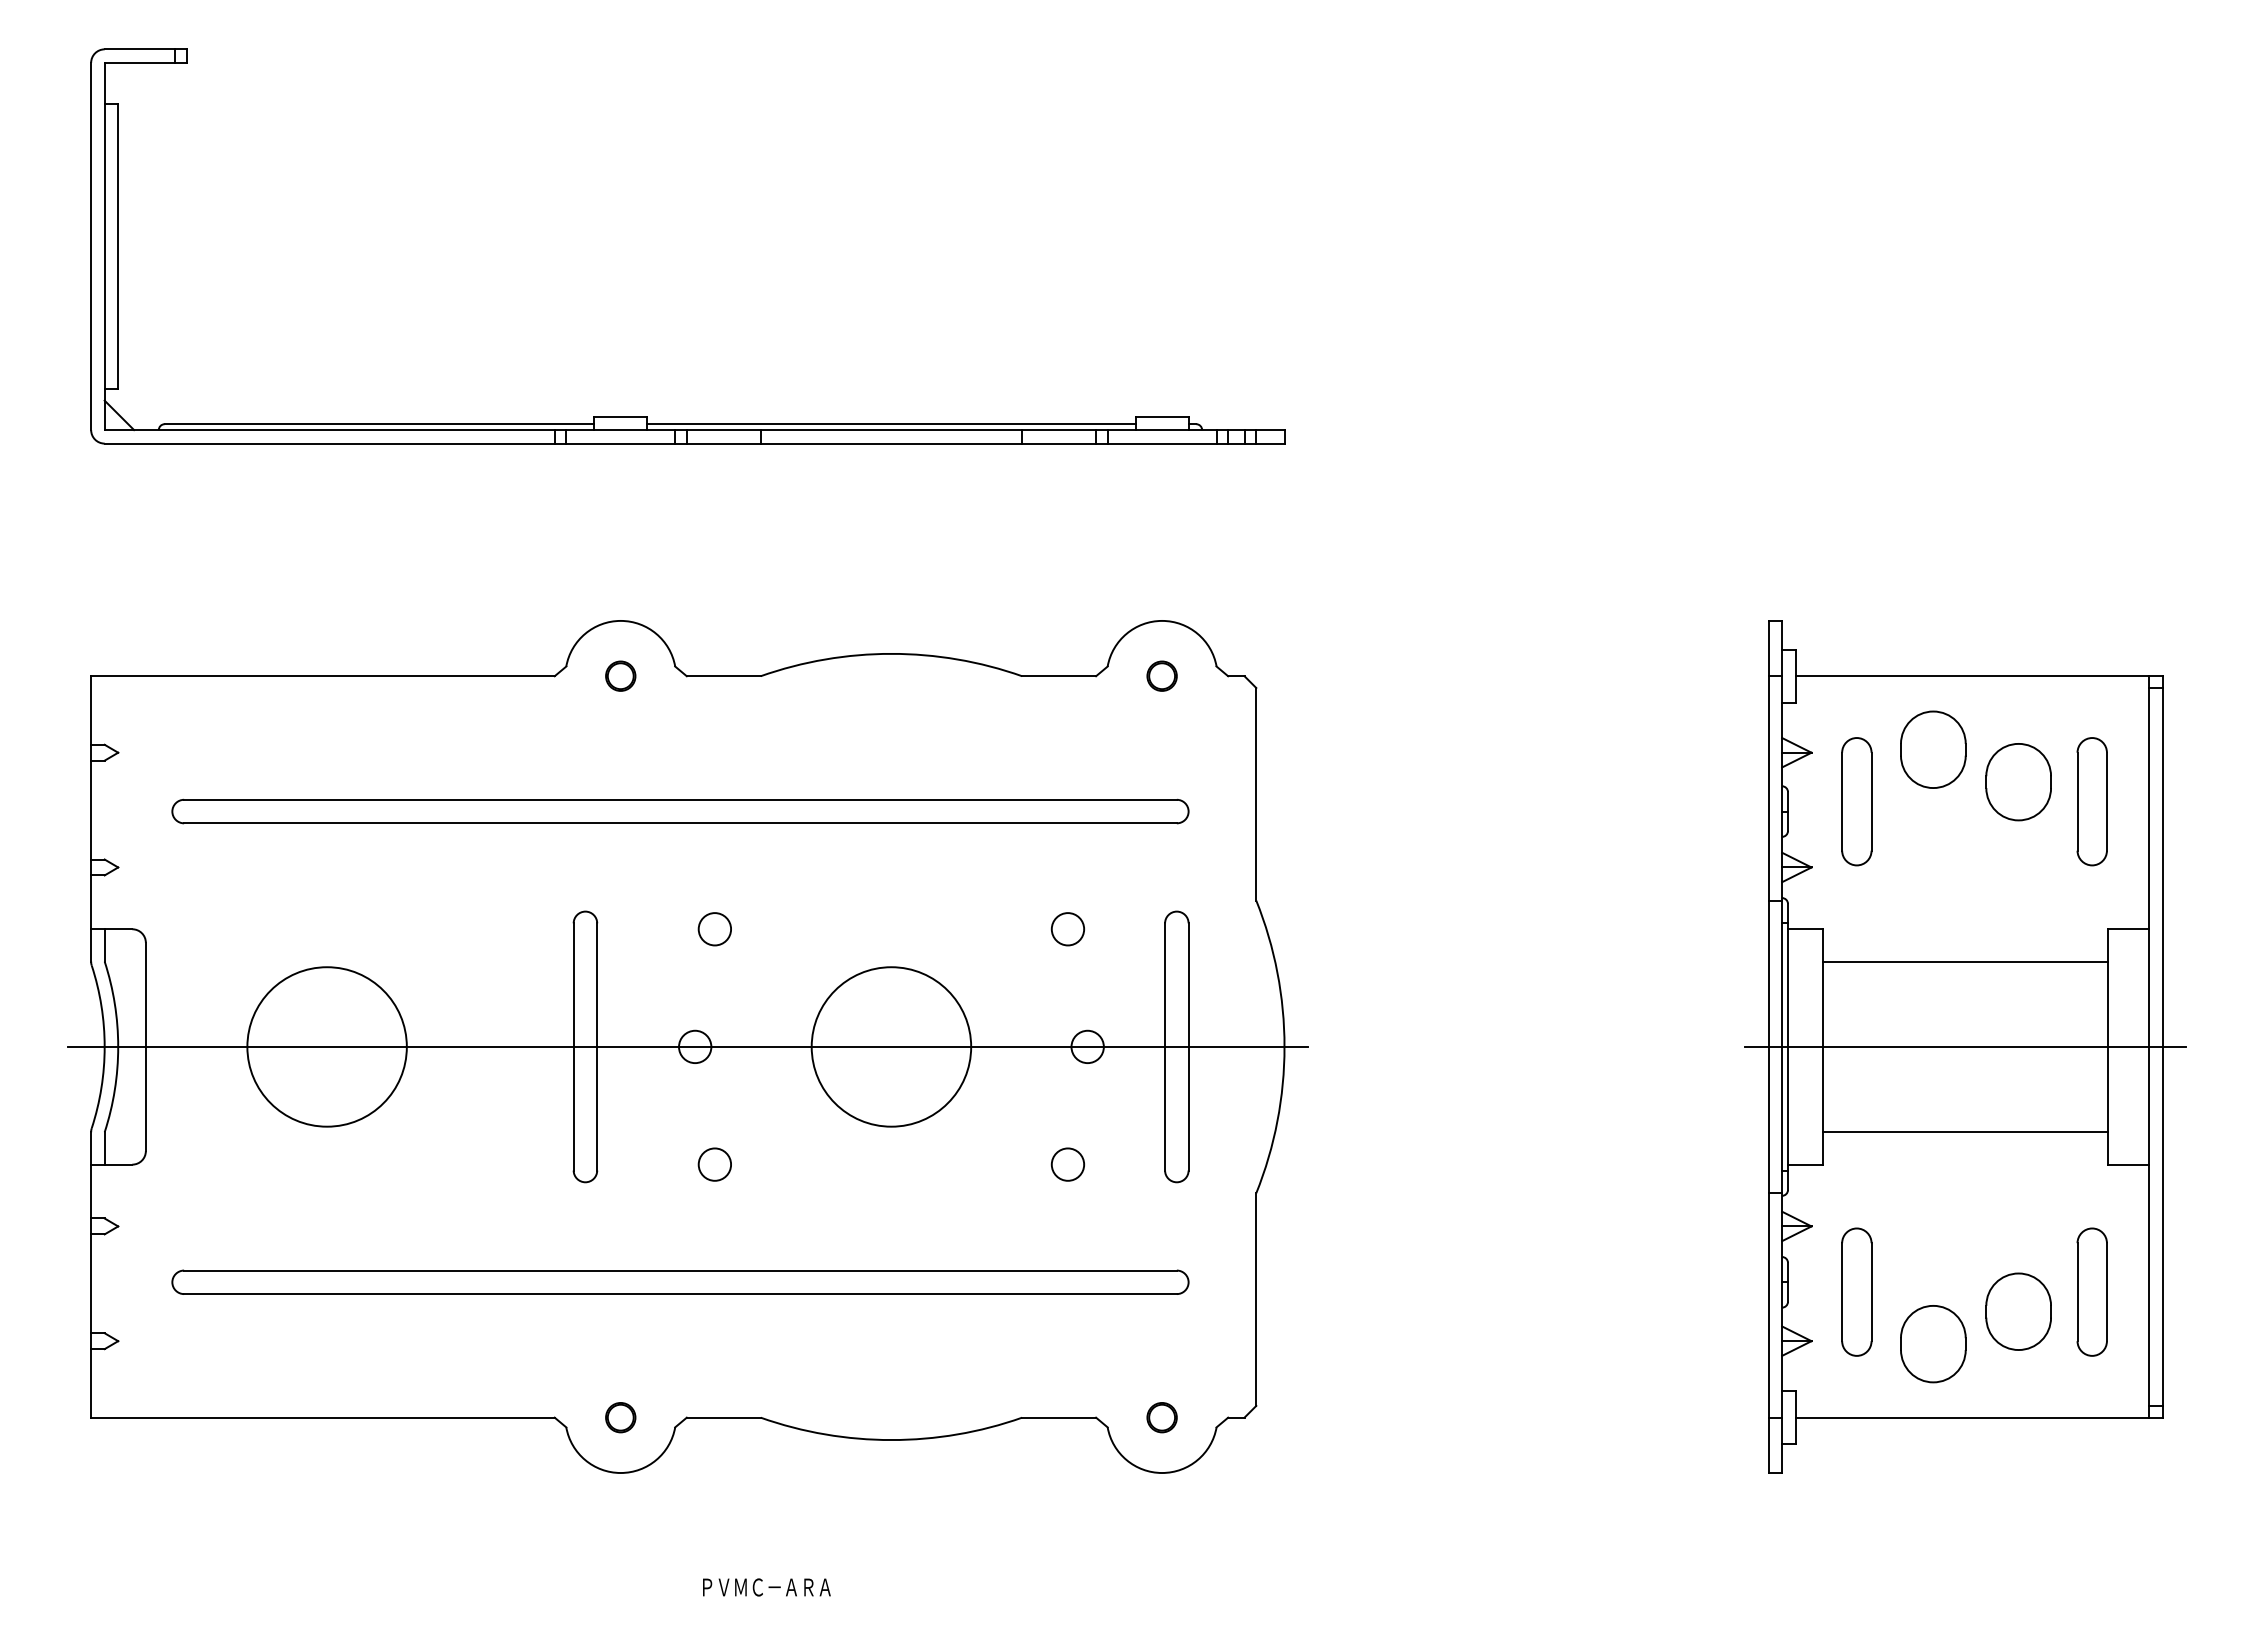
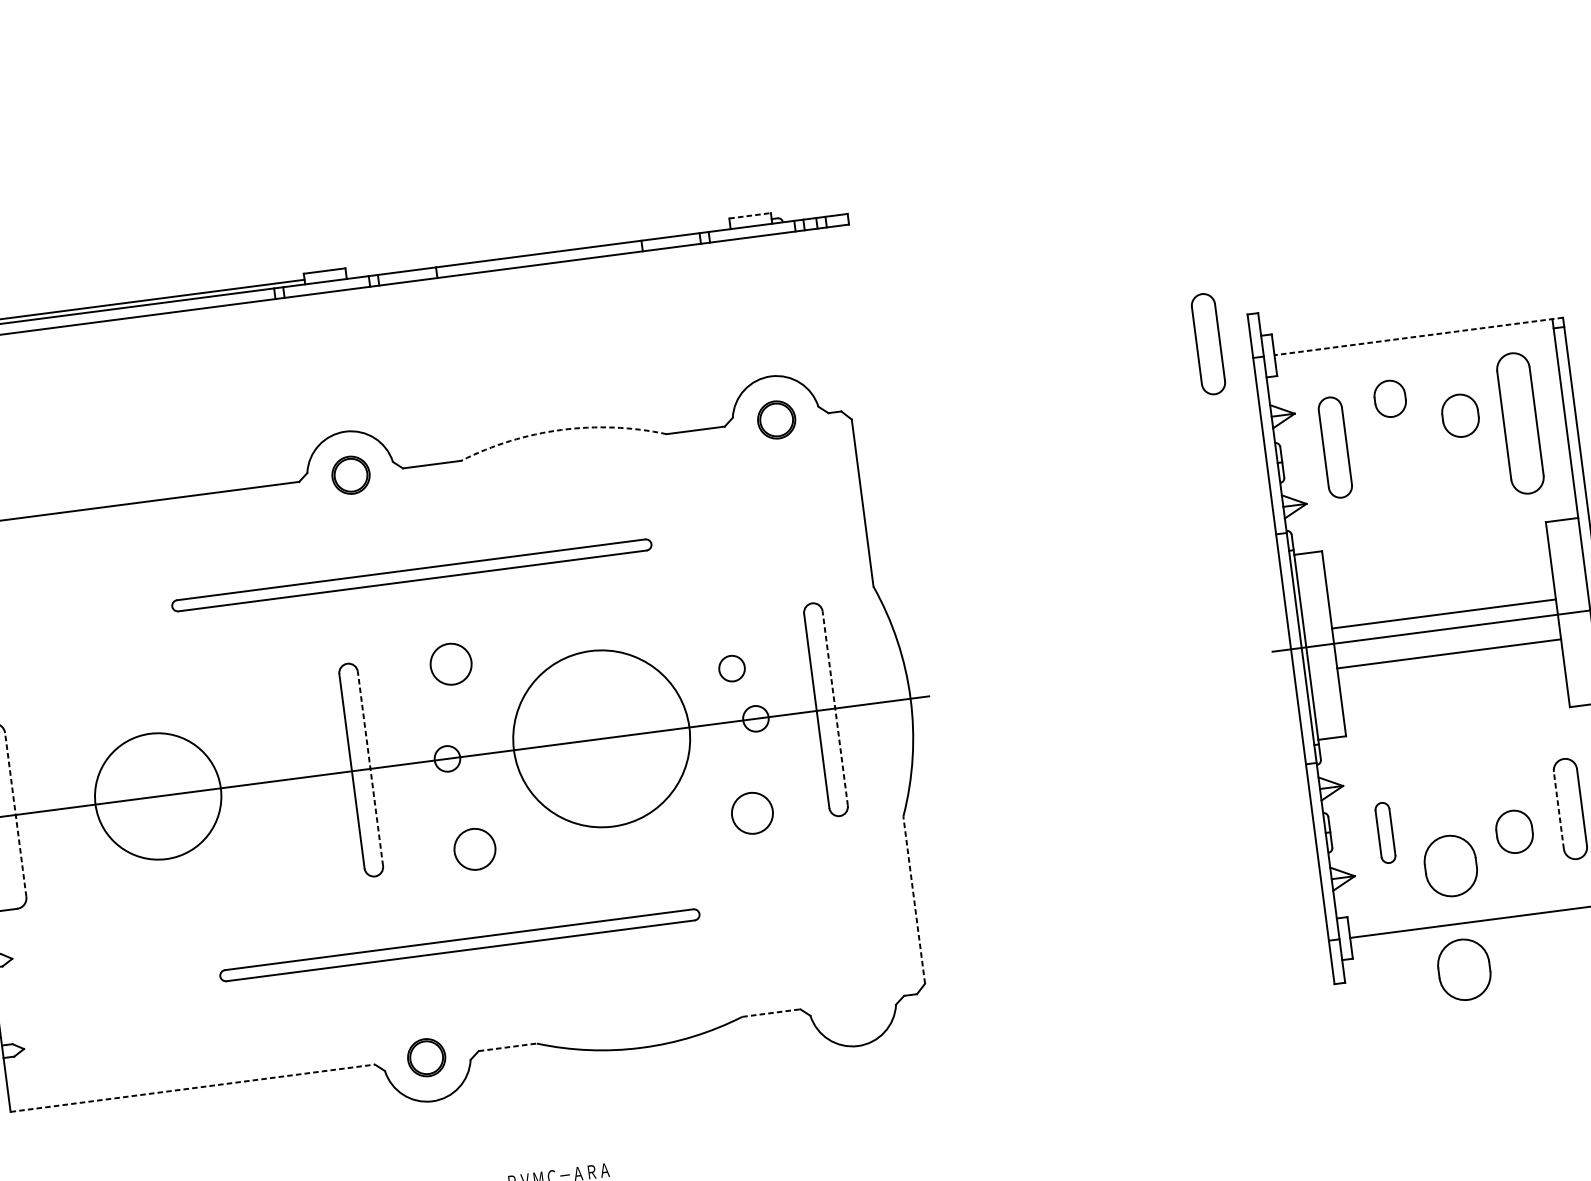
line: (1162, 416) -> (750, 215), solid -> dashed
line: (891, 424) -> (538, 249), removed
part: (1714, 651) -> (1208, 344), added
arc: (891, 653) -> (561, 429), solid -> dashed
part: (620, 675) -> (350, 474), size x1.6
part: (1161, 675) -> (776, 419), size x1.6
line: (1979, 676) -> (1419, 336), solid -> dashed
part: (1933, 749) -> (1390, 398), size x0.6
part: (2018, 782) -> (1460, 415), size x0.7
part: (2091, 801) -> (1519, 423), size x1.4
part: (680, 811) -> (411, 575), size x0.6
circle: (714, 929) -> (450, 664), size x1.6
circle: (1067, 929) -> (731, 668), moved
line: (1965, 961) -> (1443, 613), moved
line: (145, 1046) -> (15, 814), solid -> dashed
line: (597, 1046) -> (370, 768), solid -> dashed
circle: (891, 1046) -> (601, 738), size x1.4
line: (1188, 1046) -> (835, 708), solid -> dashed
line: (1965, 1132) -> (1449, 654), moved
circle: (714, 1164) -> (474, 849), size x1.6
circle: (1067, 1164) -> (752, 813), size x1.6
part: (680, 1281) -> (459, 944), size x0.6
part: (1856, 1291) -> (1385, 832), size x0.6
line: (2077, 1292) -> (1558, 810), solid -> dashed
line: (1256, 1299) -> (914, 900), solid -> dashed
part: (2018, 1311) -> (1514, 831), size x0.7
line: (322, 1417) -> (192, 1088), solid -> dashed
part: (620, 1417) -> (426, 1057), size x1.6
line: (723, 1417) -> (507, 1047), solid -> dashed
line: (1059, 1417) -> (771, 1012), solid -> dashed
part: (1161, 1417) -> (851, 1002), removed
part: (1933, 1476) -> (1464, 970), added

